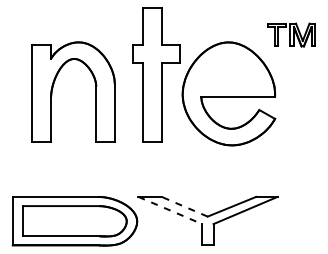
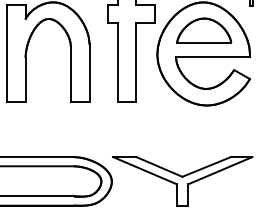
part: (229, 70) -> (204, 30), added
line: (184, 206) -> (159, 166), dashed -> solid
line: (170, 210) -> (145, 170), dashed -> solid

